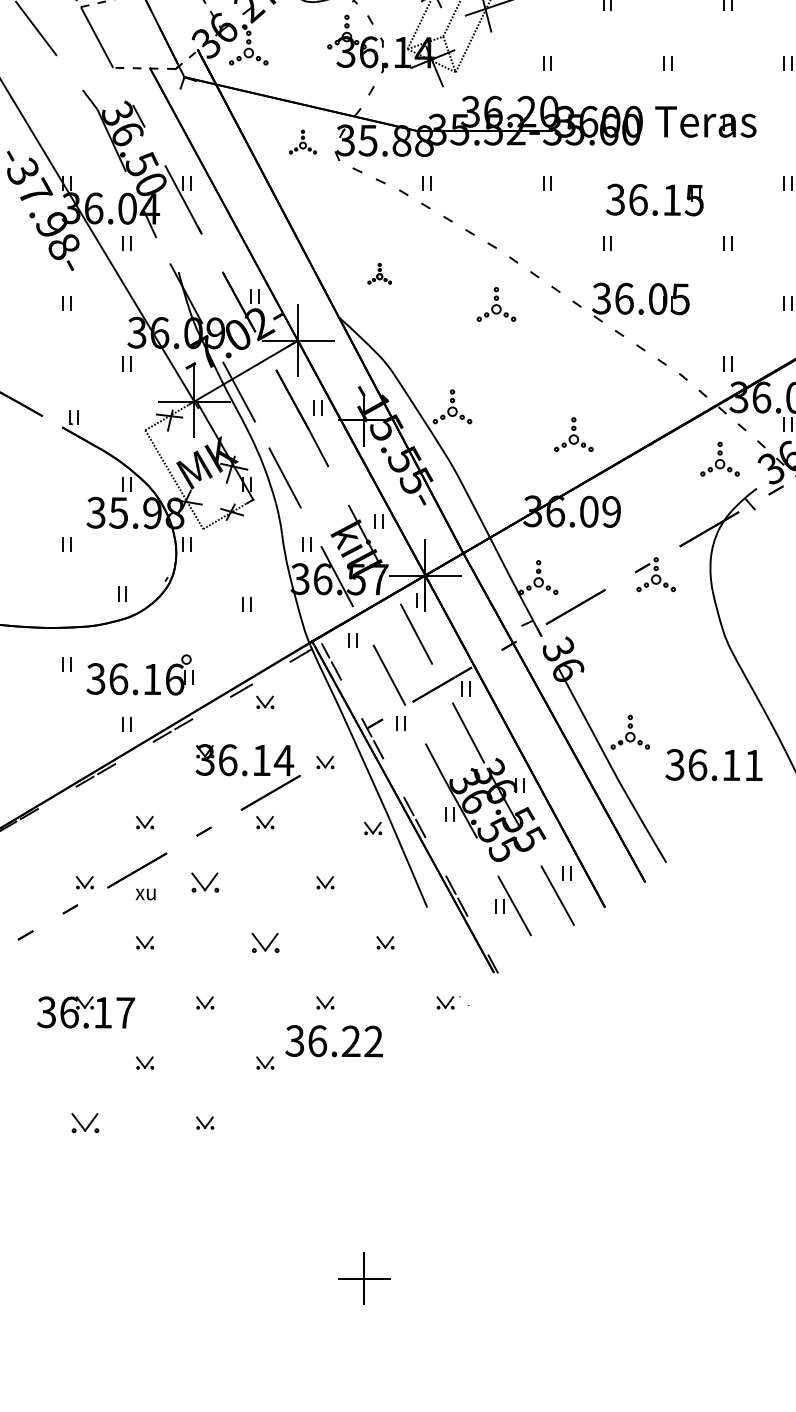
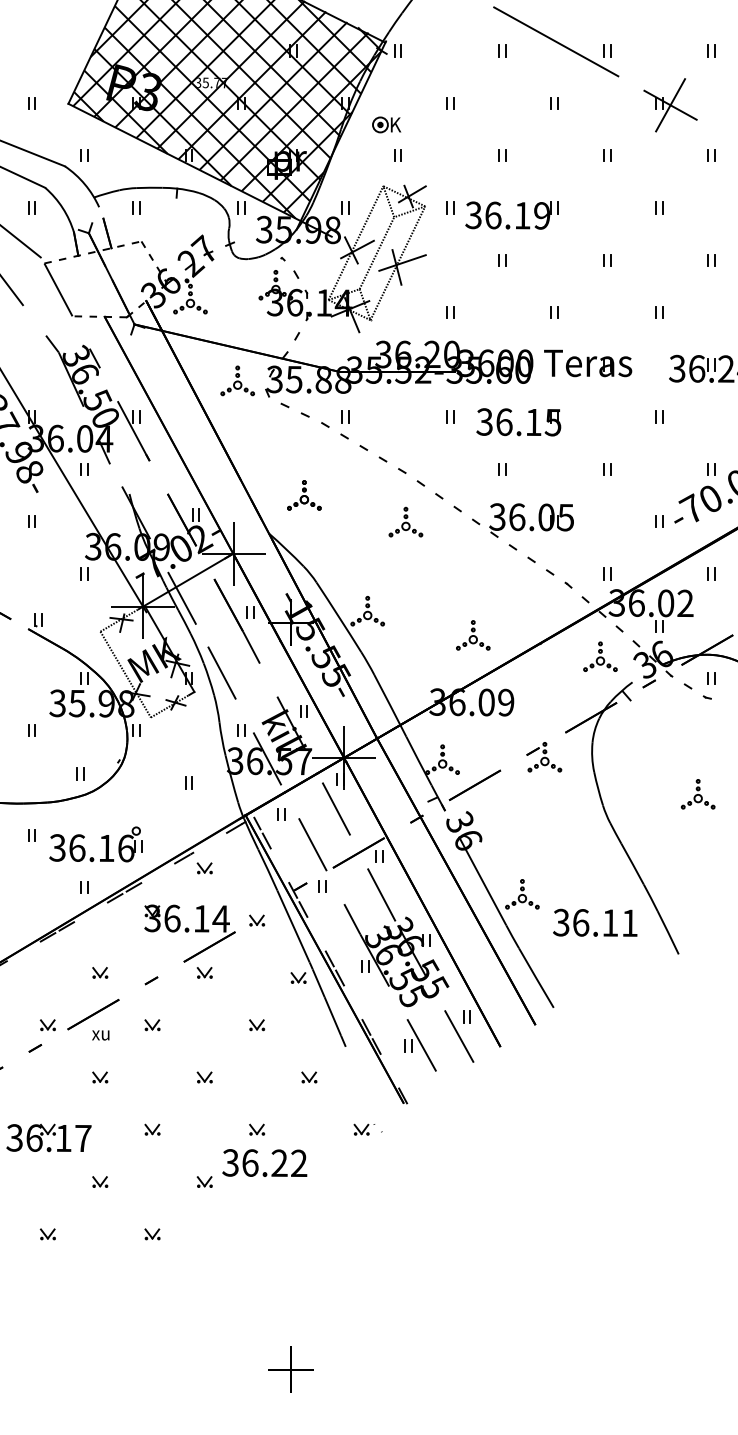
part: (302, 141) -> (237, 380), size x1.43
part: (647, 202) -> (512, 424), moved
part: (379, 273) -> (304, 495), size x1.67
part: (205, 883) -> (152, 1025), size x0.62
part: (264, 942) -> (204, 1077), size x0.62
part: (84, 1123) -> (47, 1234), size x0.62

